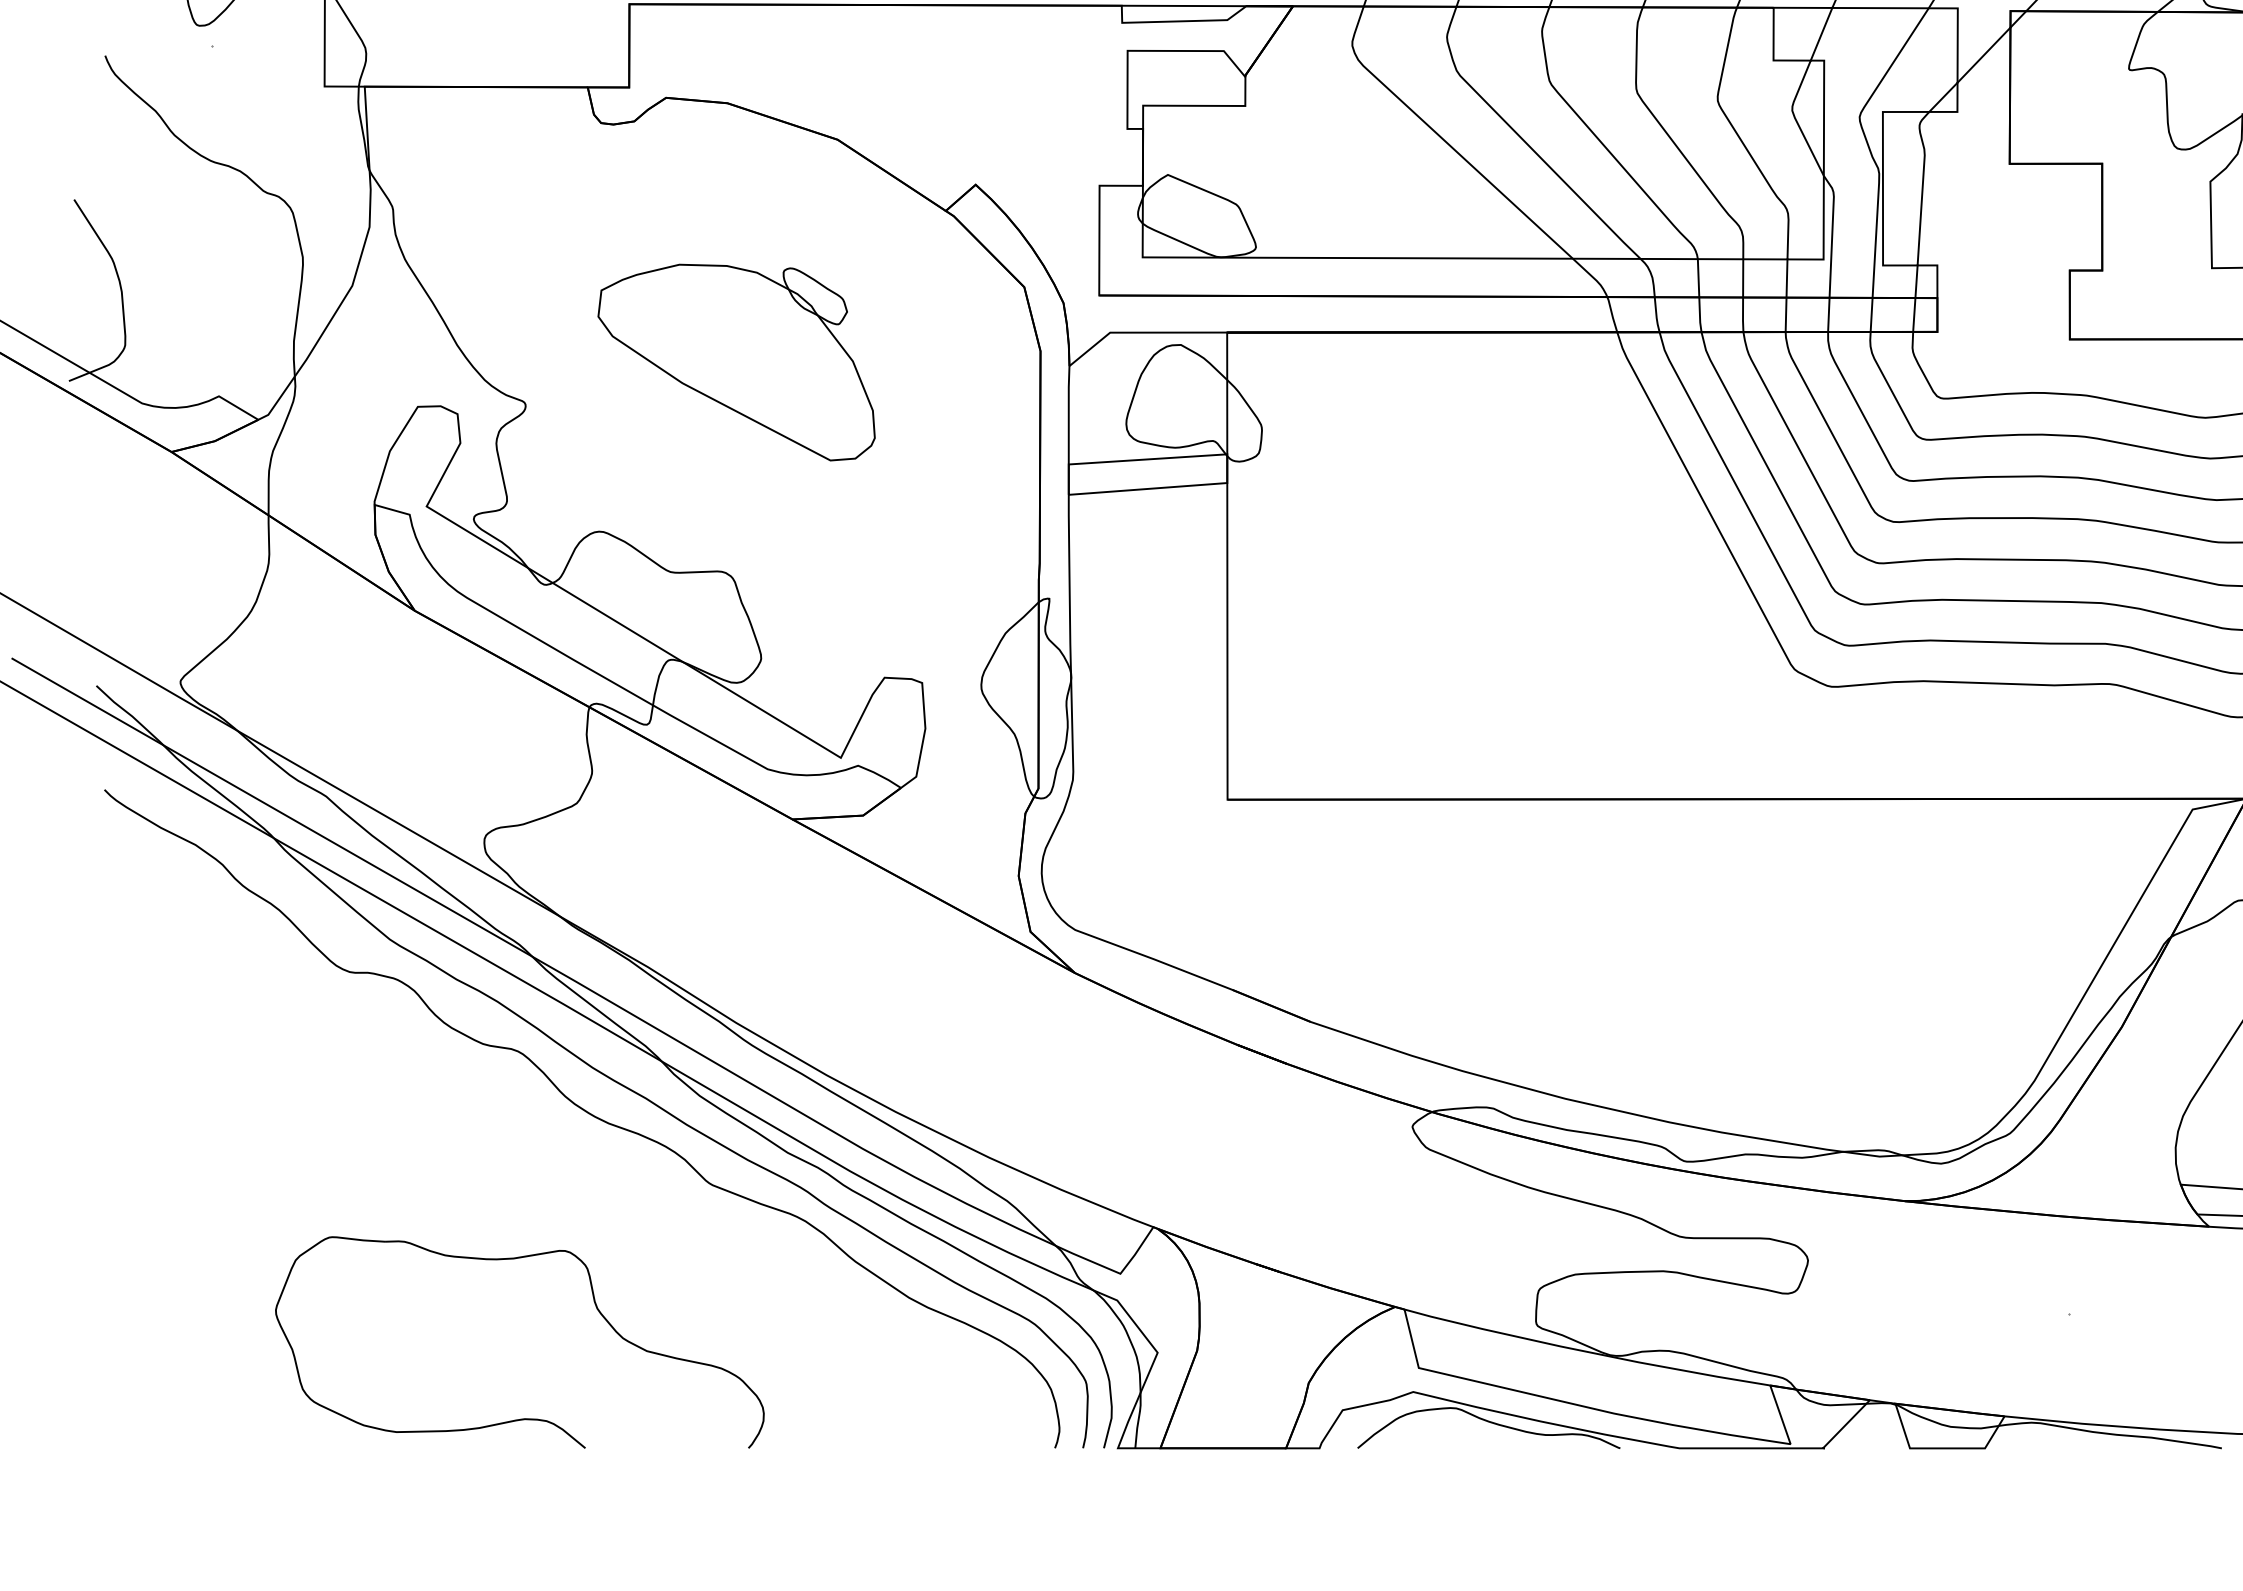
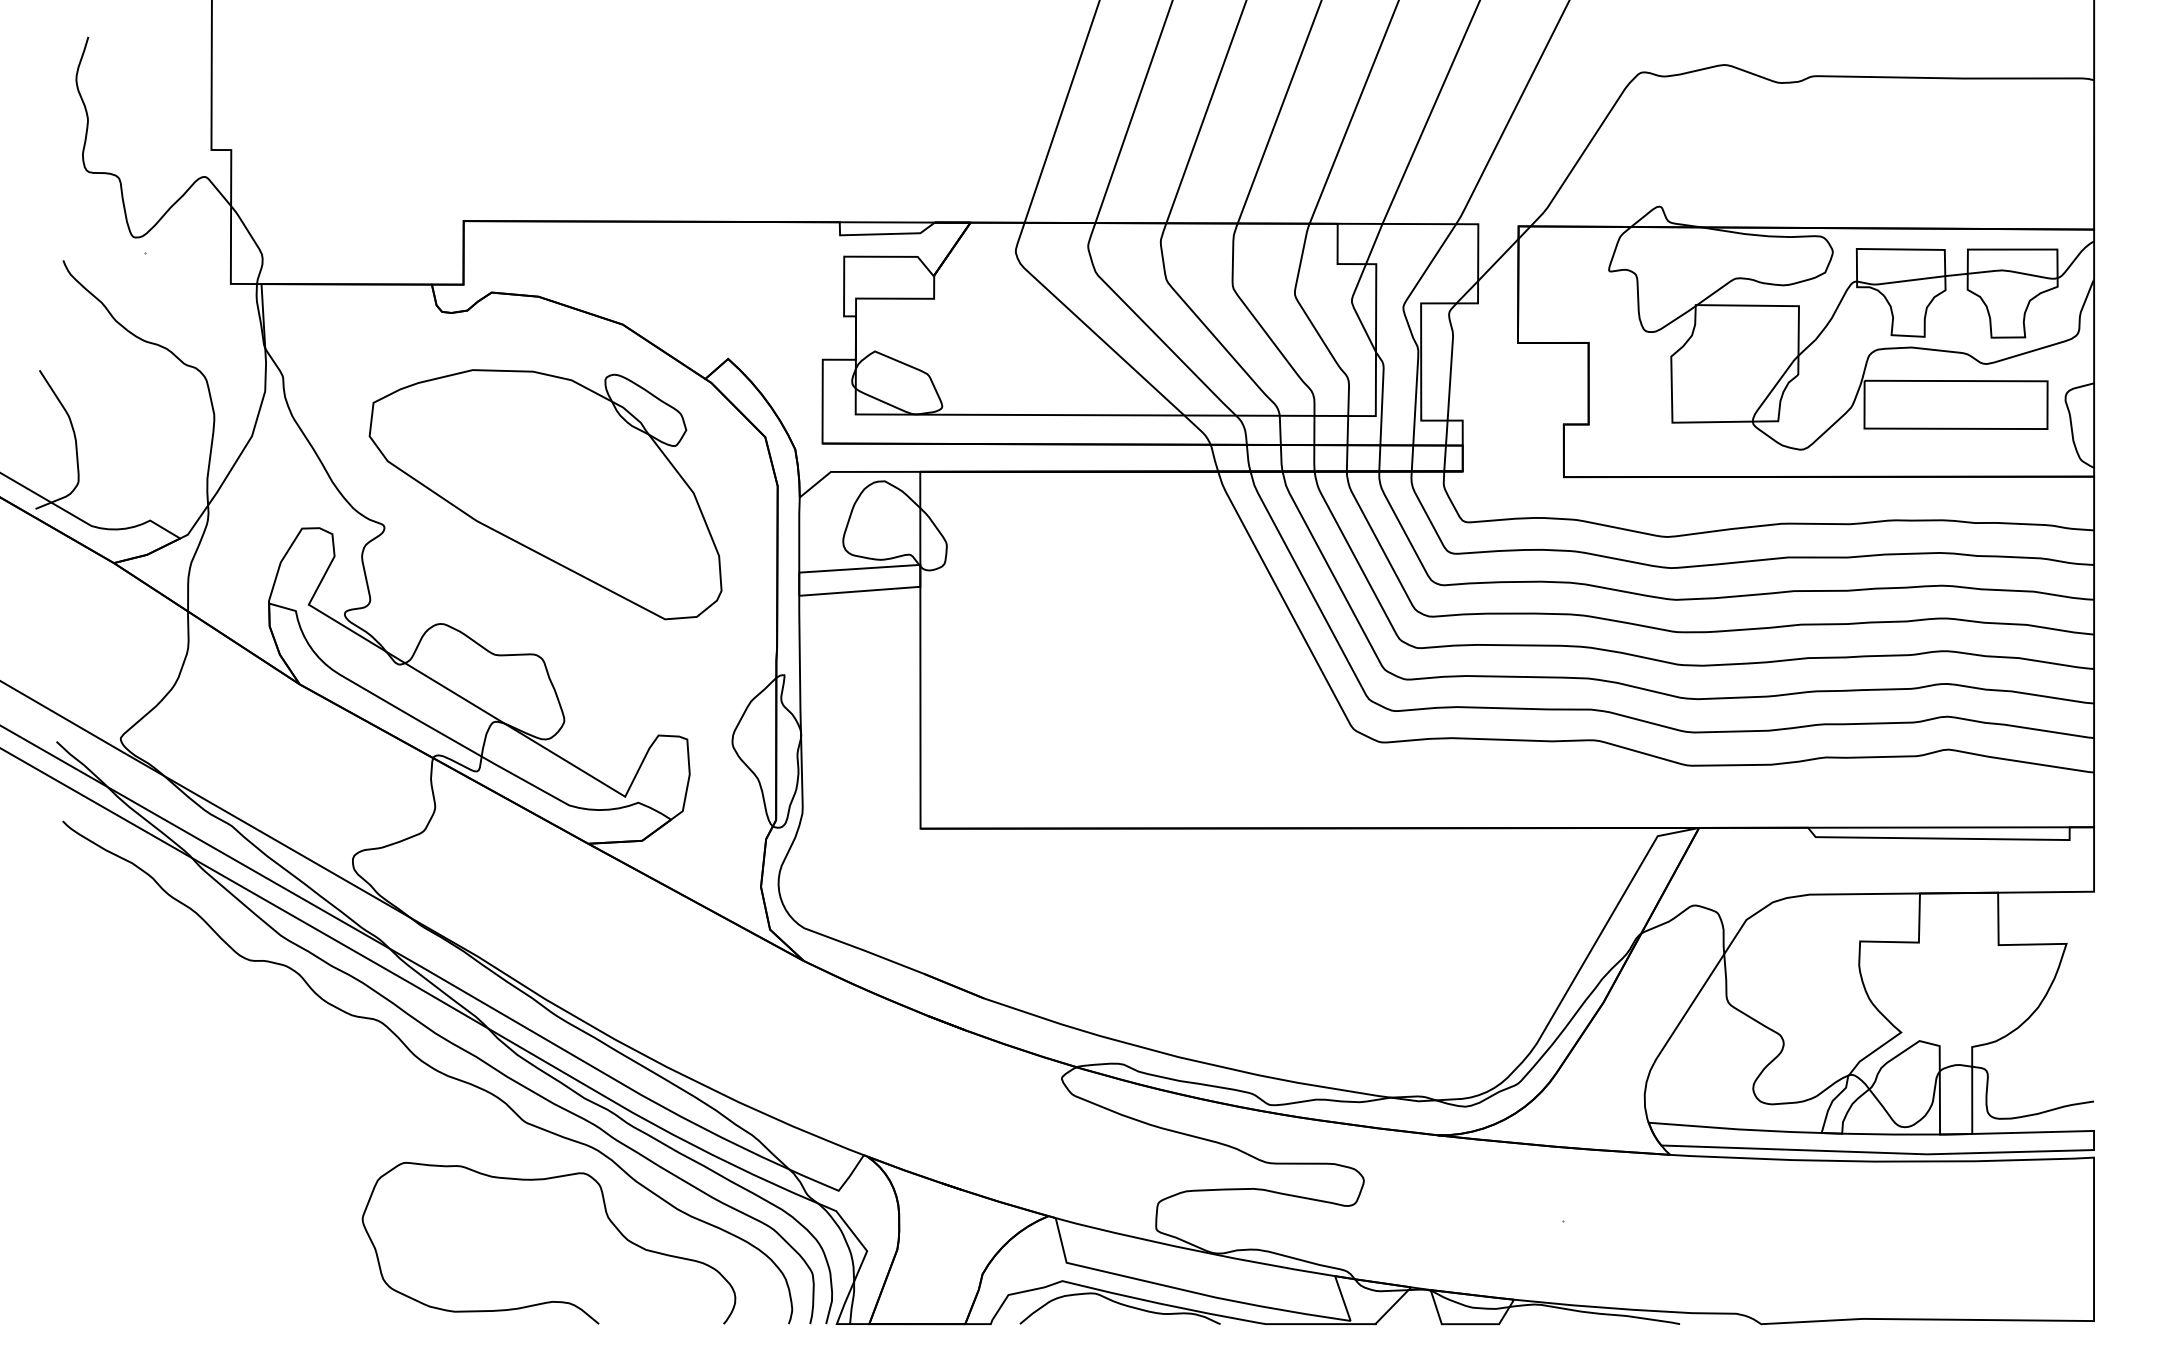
part: (736, 362) -> (545, 494), size x1.67
part: (519, 1418) -> (548, 1301), moved

